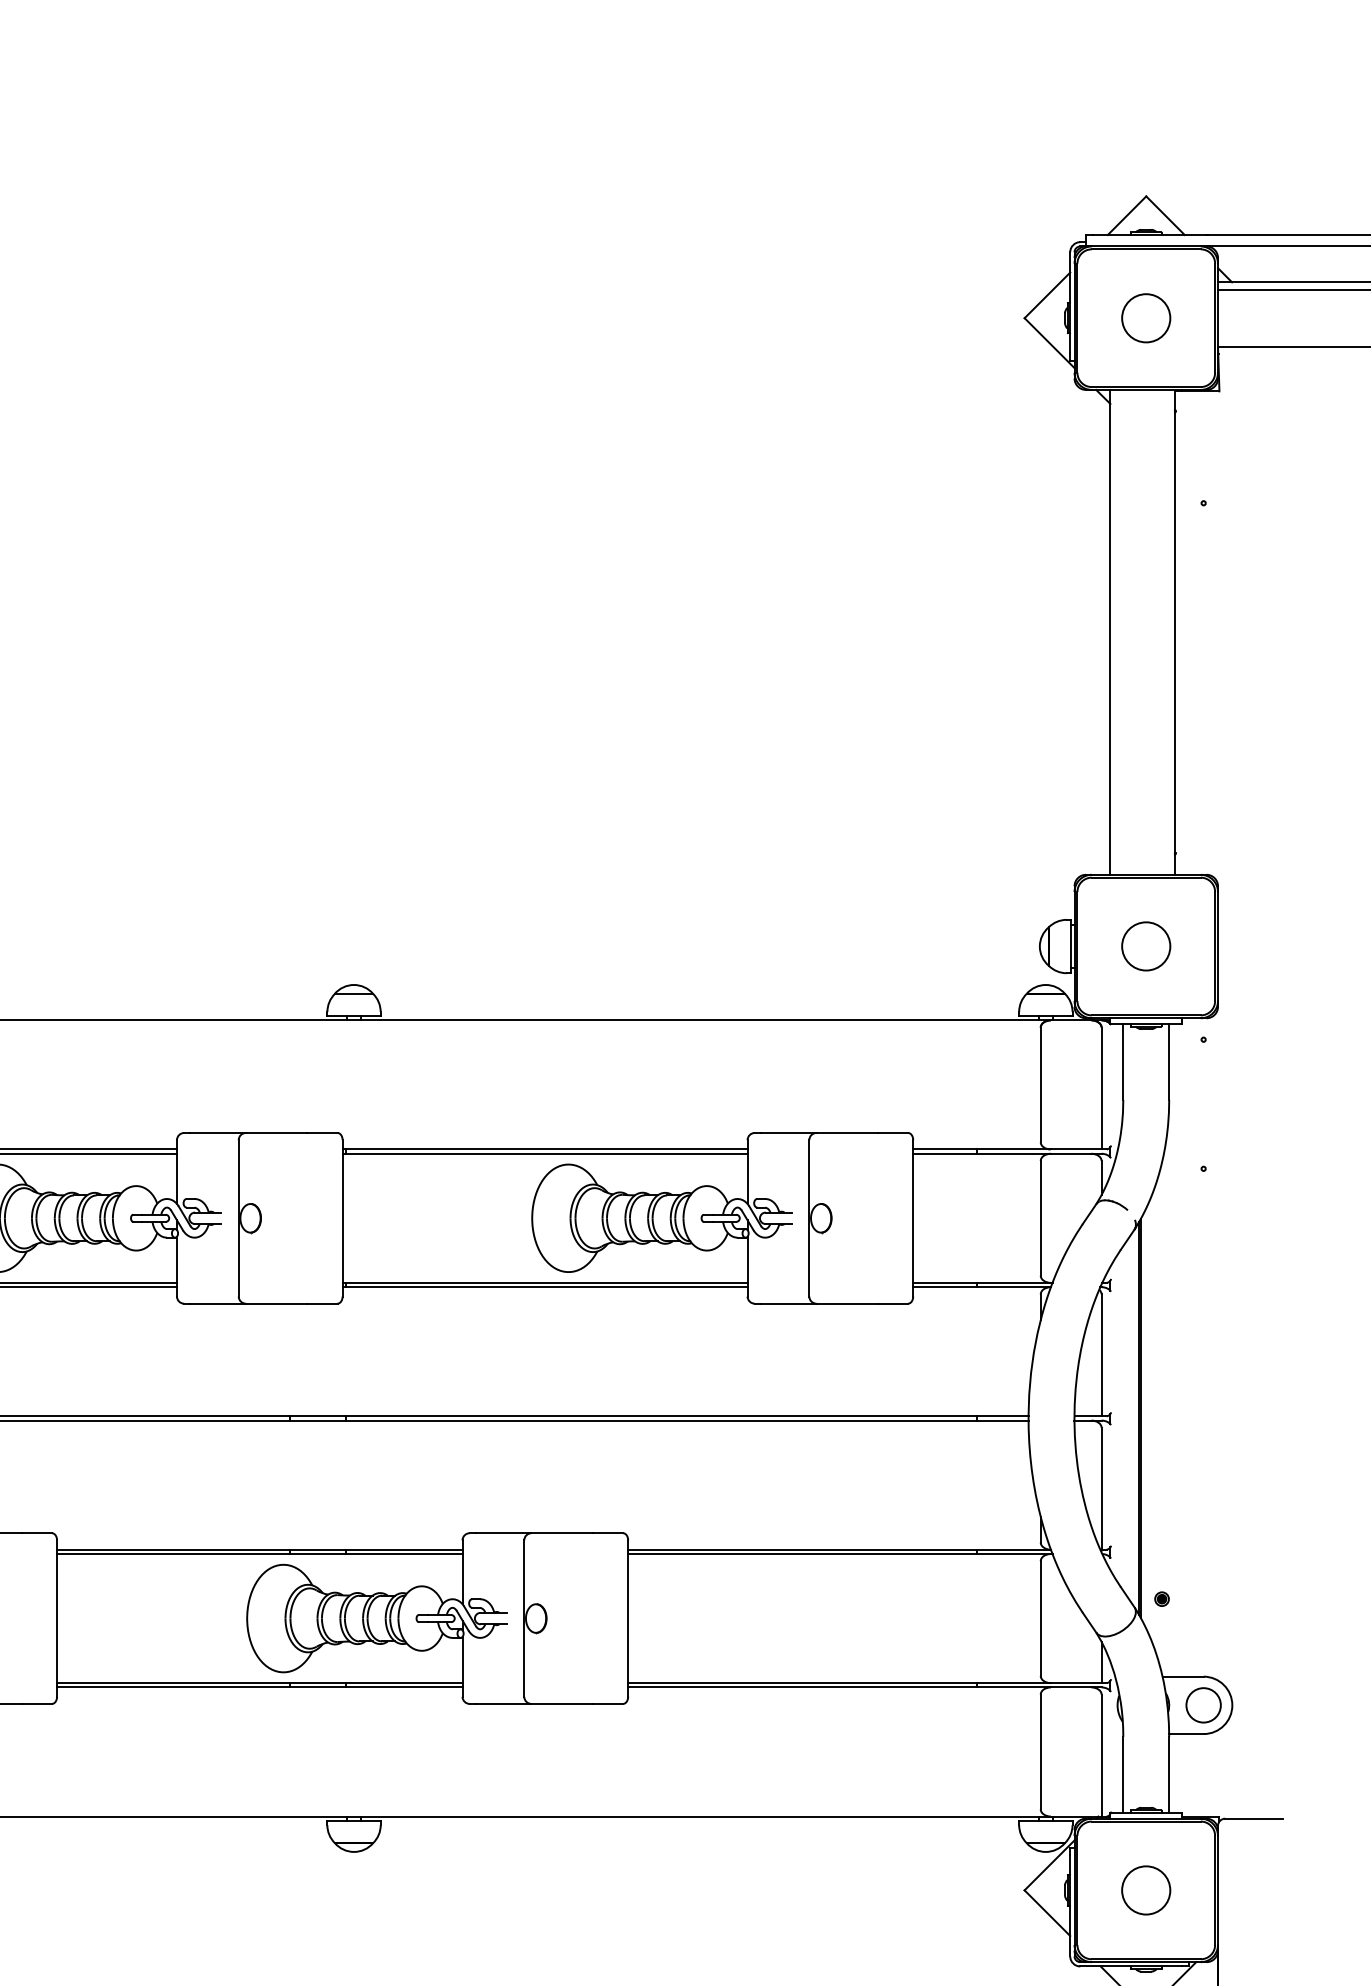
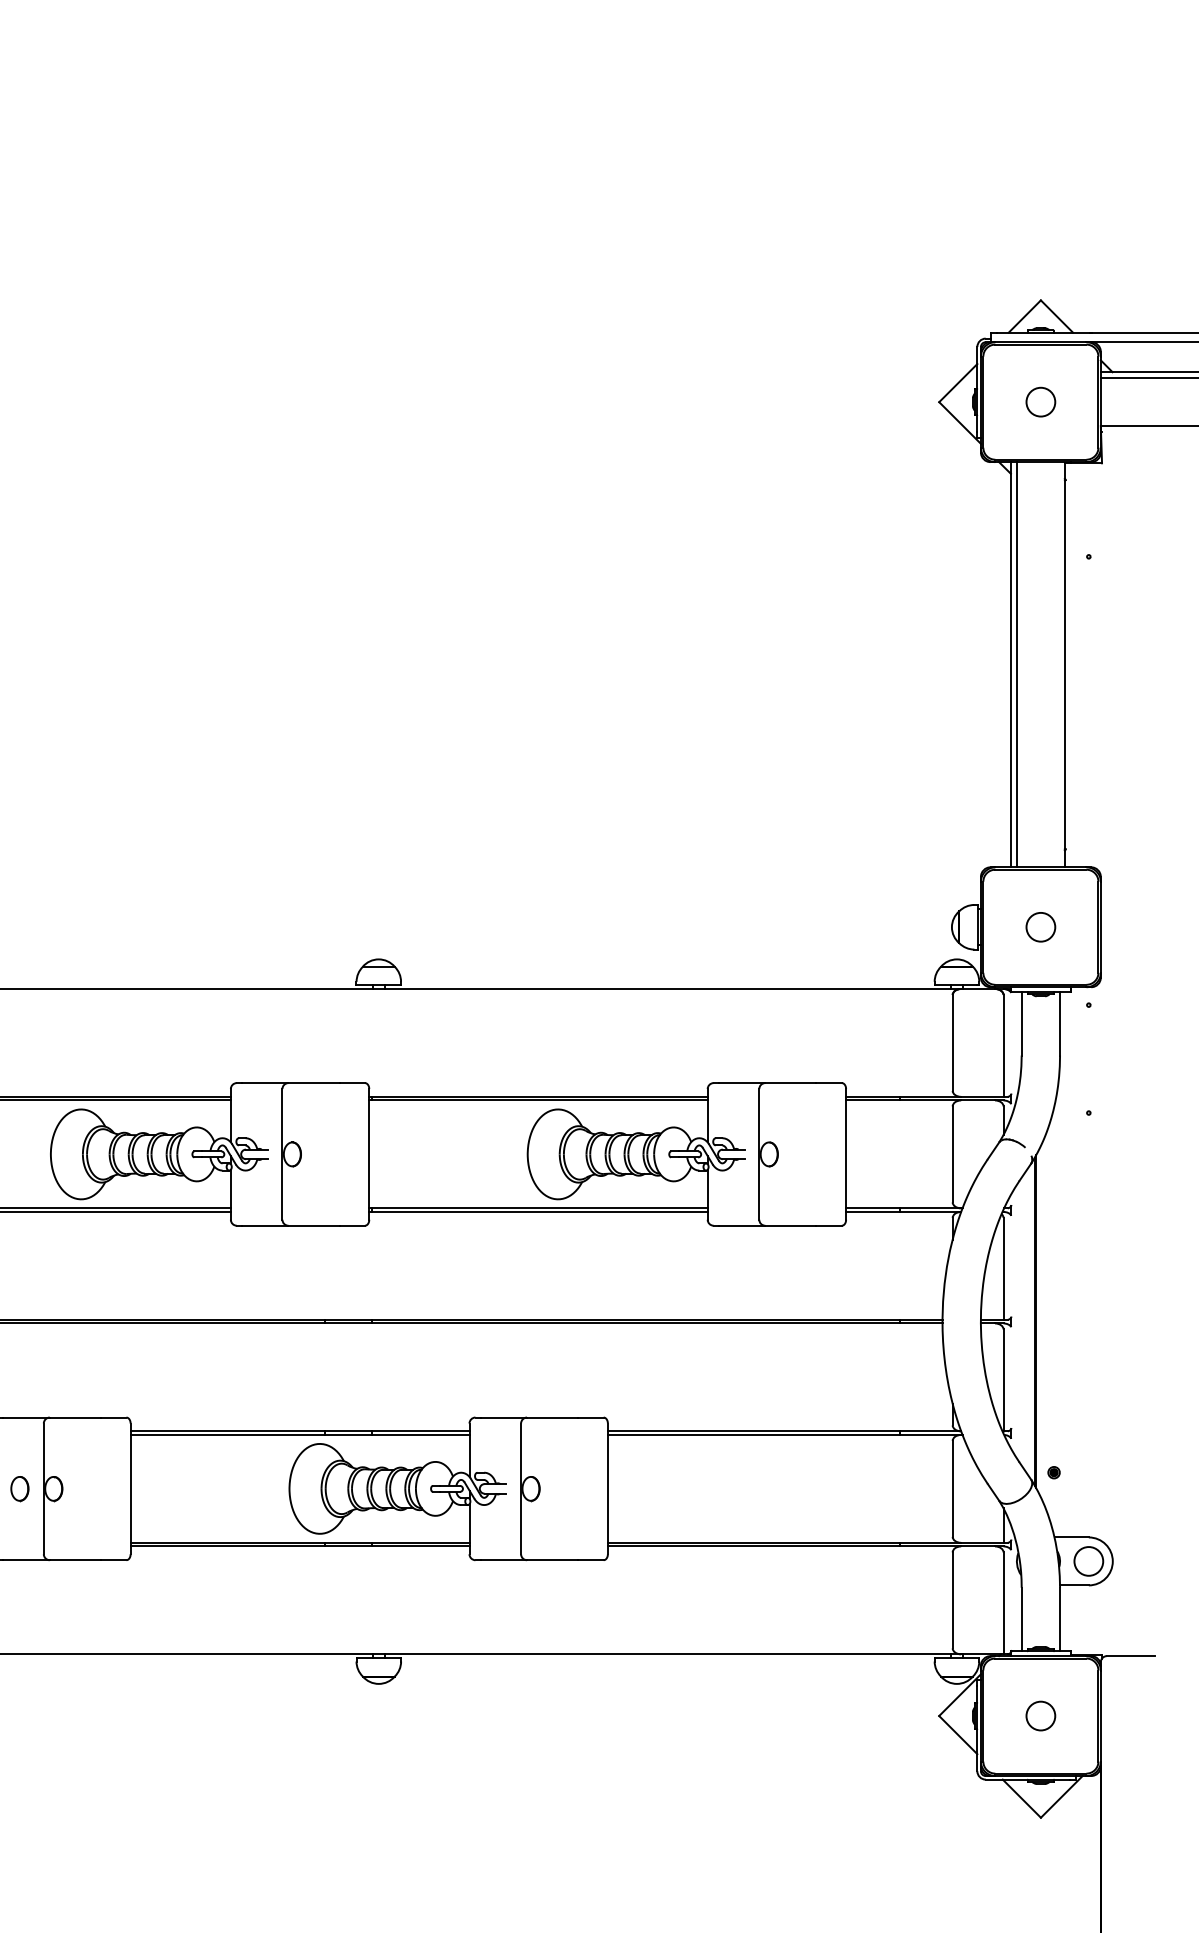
circle: (1145, 317) -> (1040, 401), size x0.71
line: (1117, 632) -> (1016, 664), added
circle: (1145, 946) -> (1040, 927), size x0.71
circle: (1145, 1889) -> (1040, 1715), size x0.71

